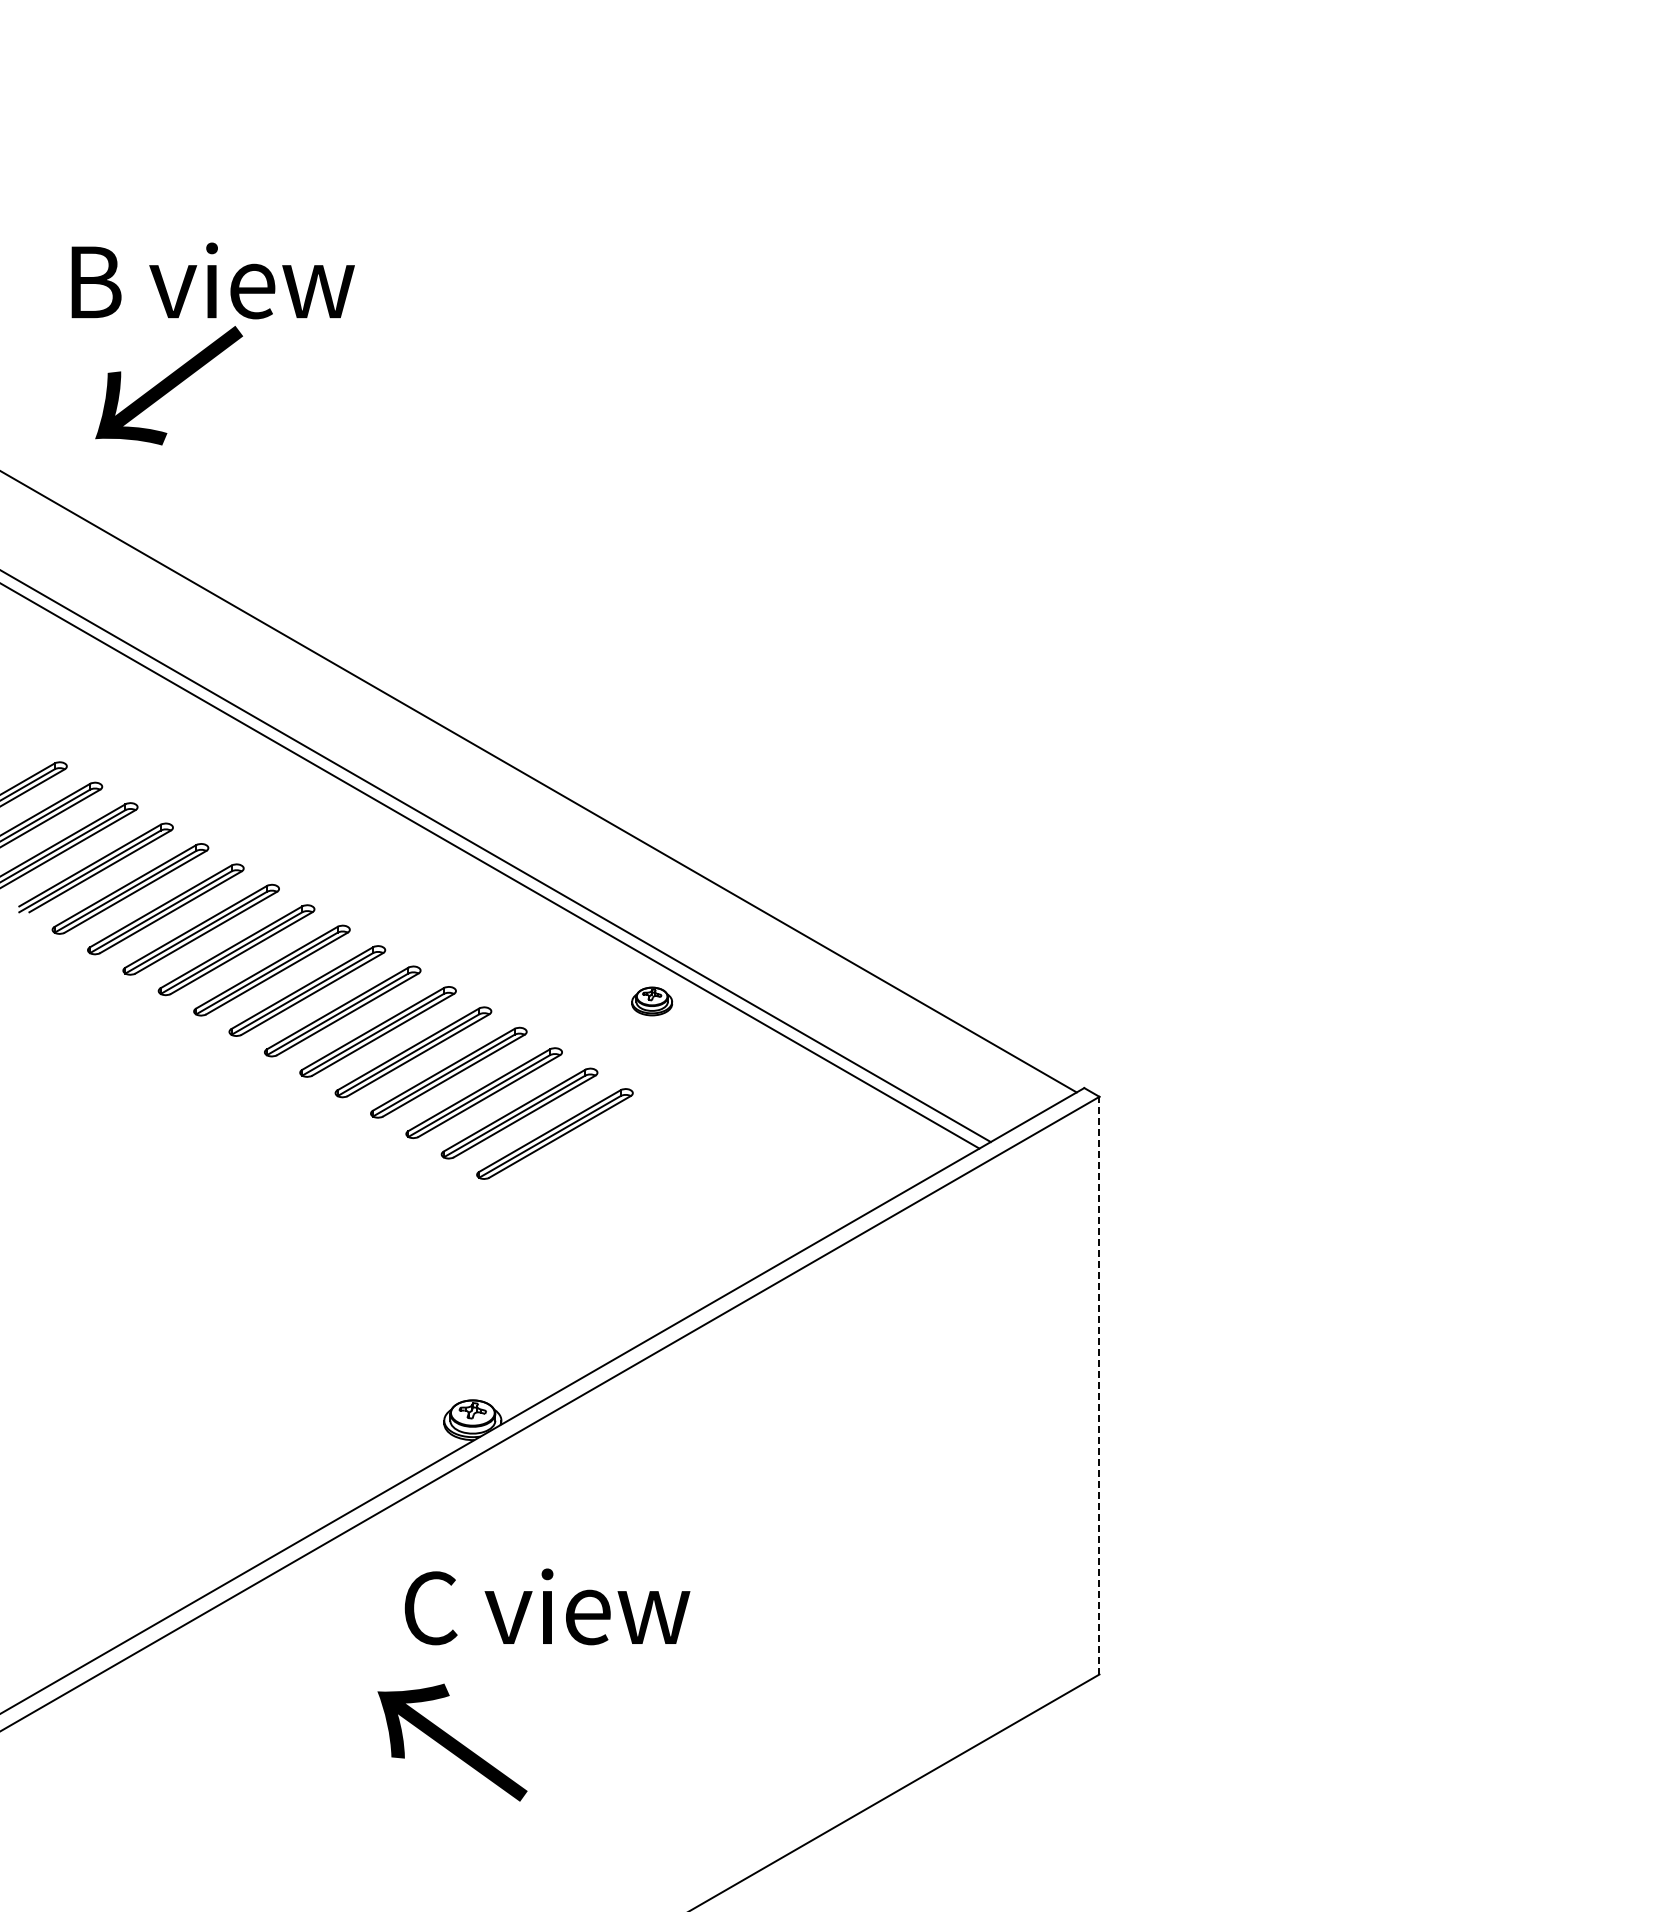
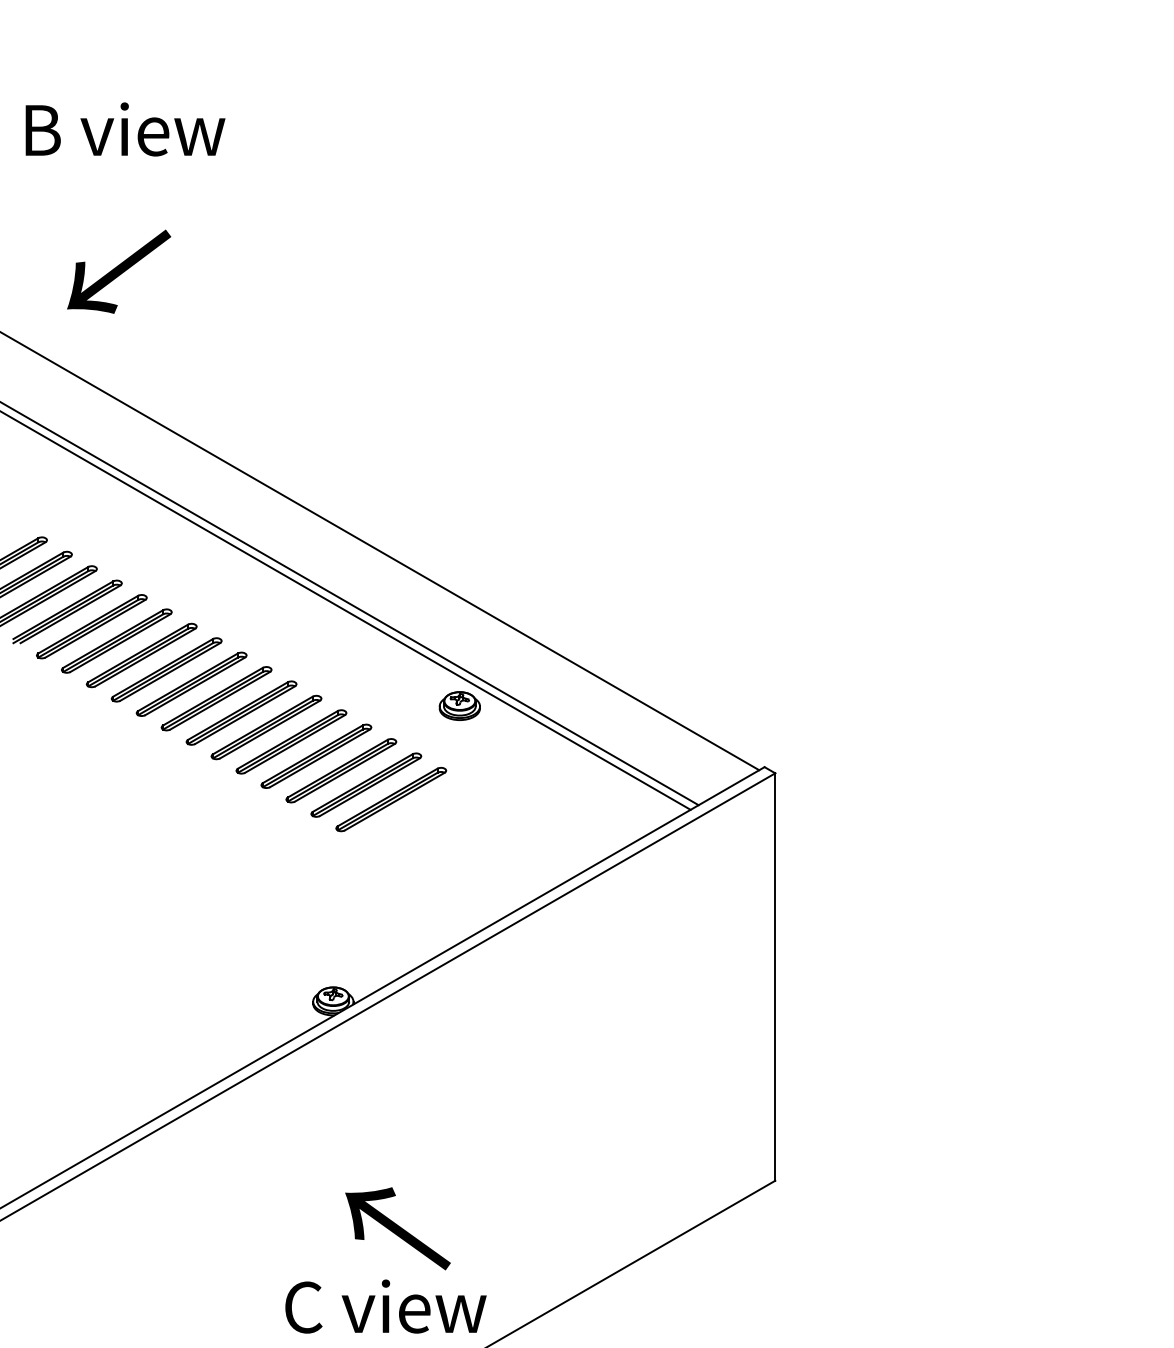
text: (212, 280) -> (125, 129), moved
part: (651, 1001) -> (459, 706), size x1.43
line: (1099, 1385) -> (775, 976), dashed -> solid
text: (547, 1606) -> (385, 1306), moved
text: (452, 1742) -> (397, 1228), moved

